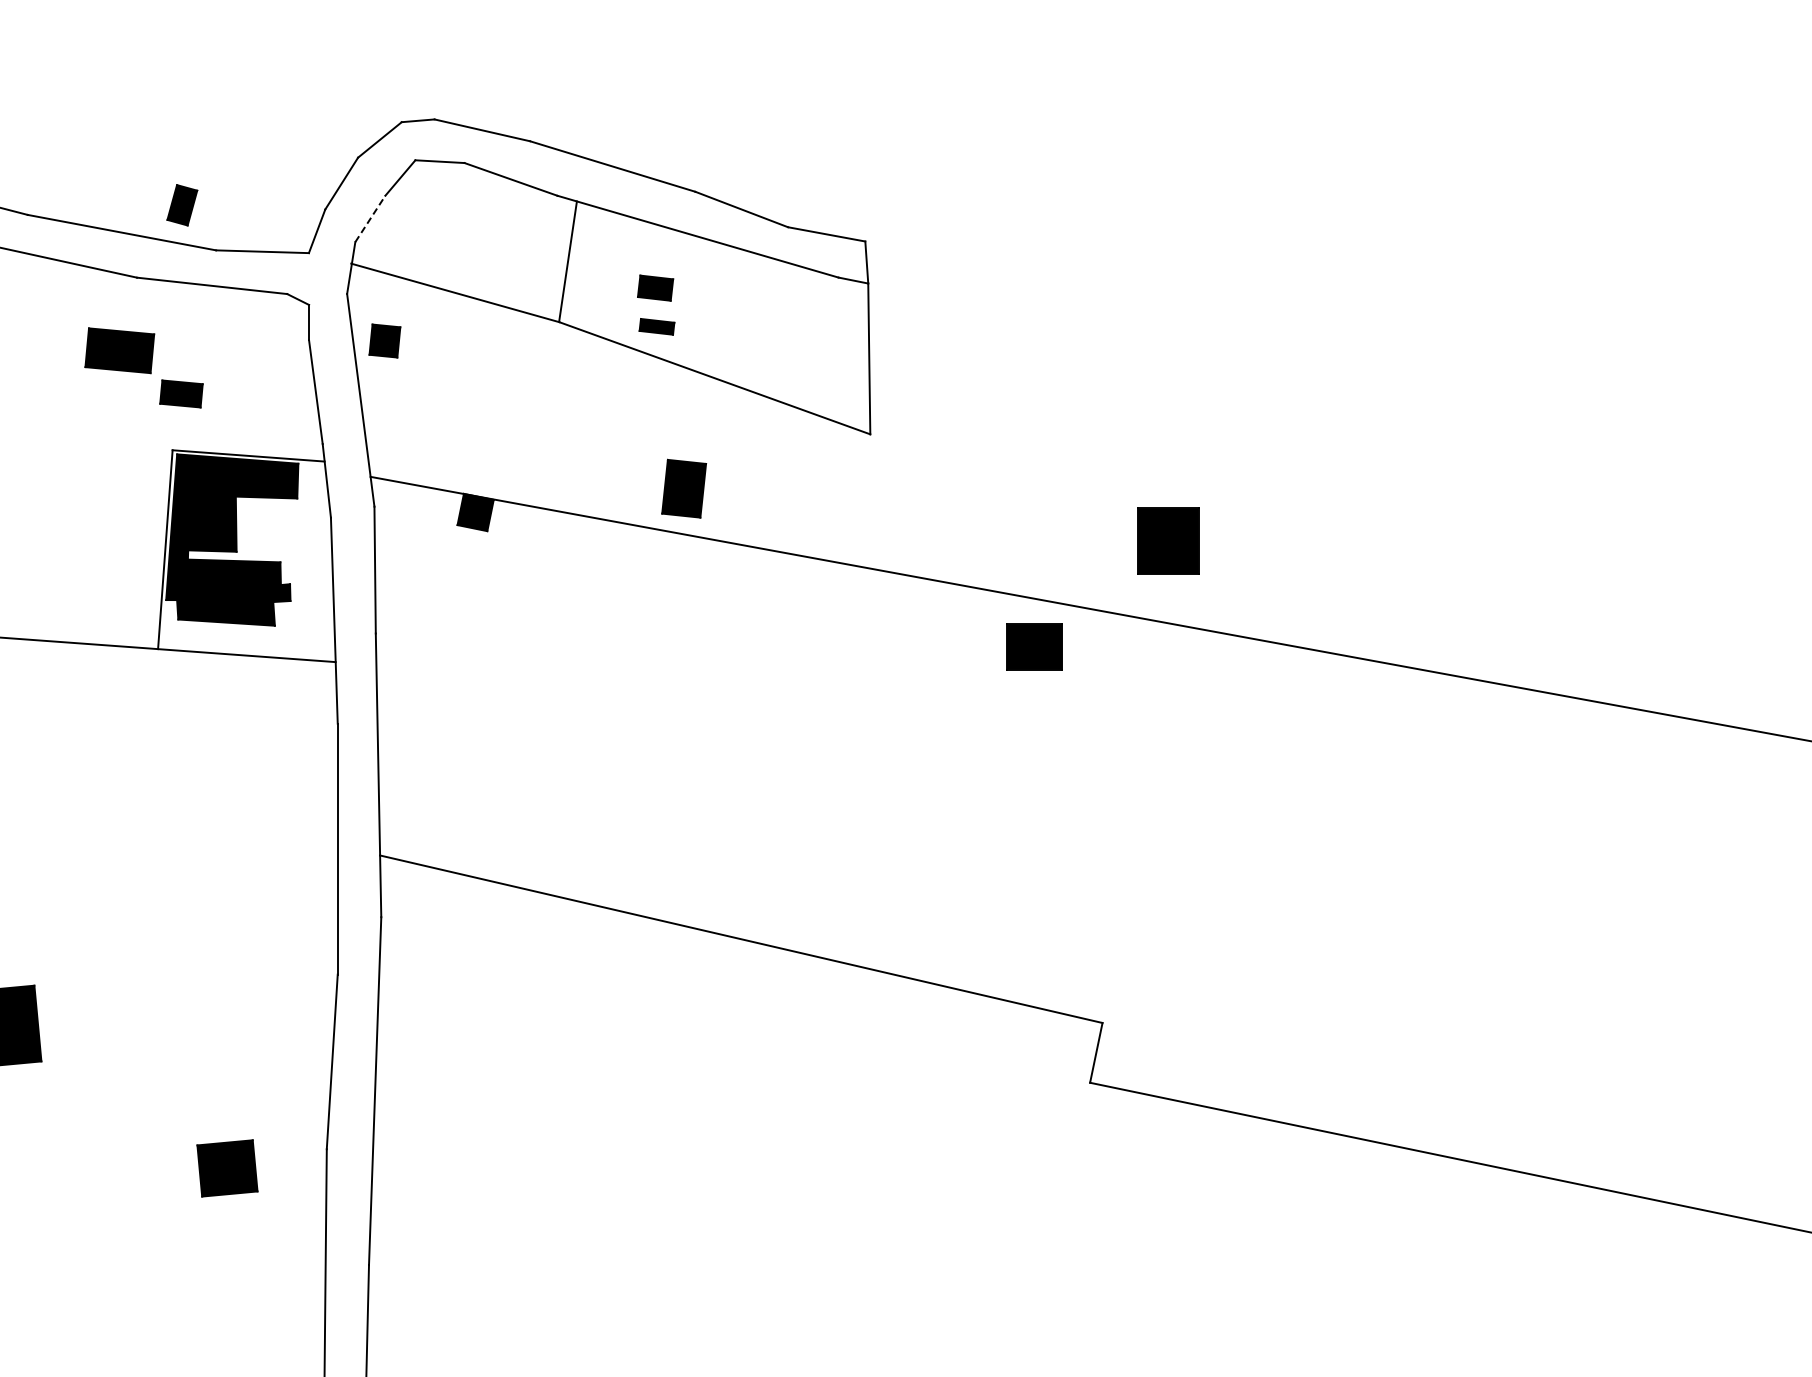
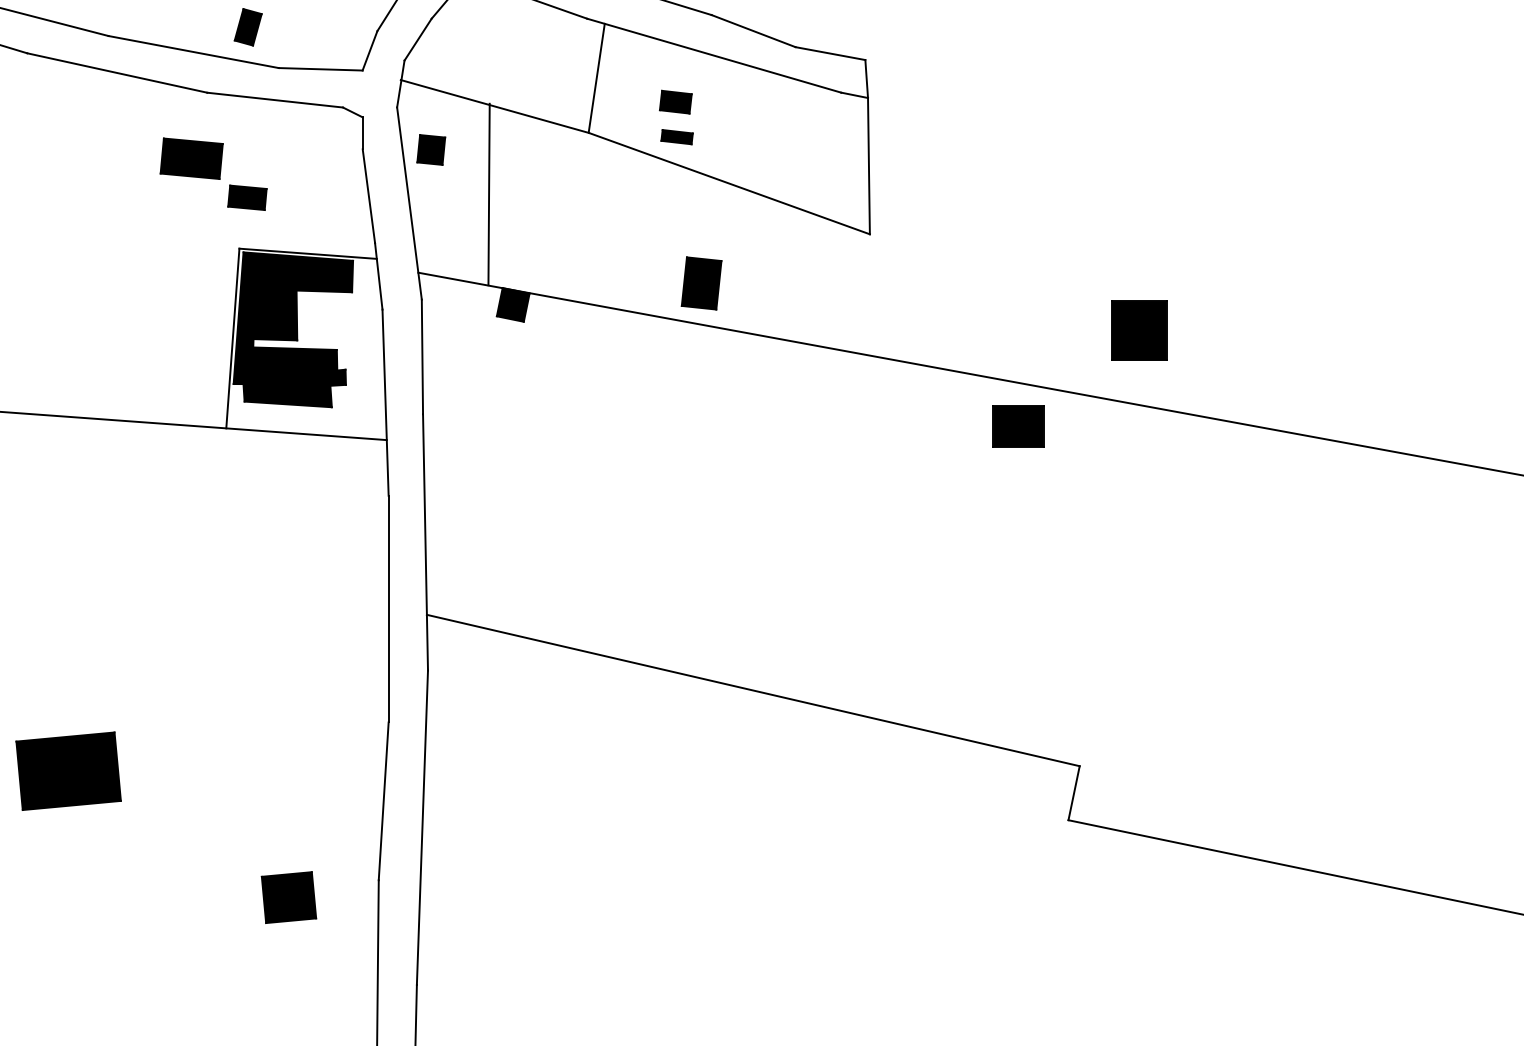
line: (370, 218) -> (418, 39), dashed -> solid
line: (448, 389) -> (488, 193), added

